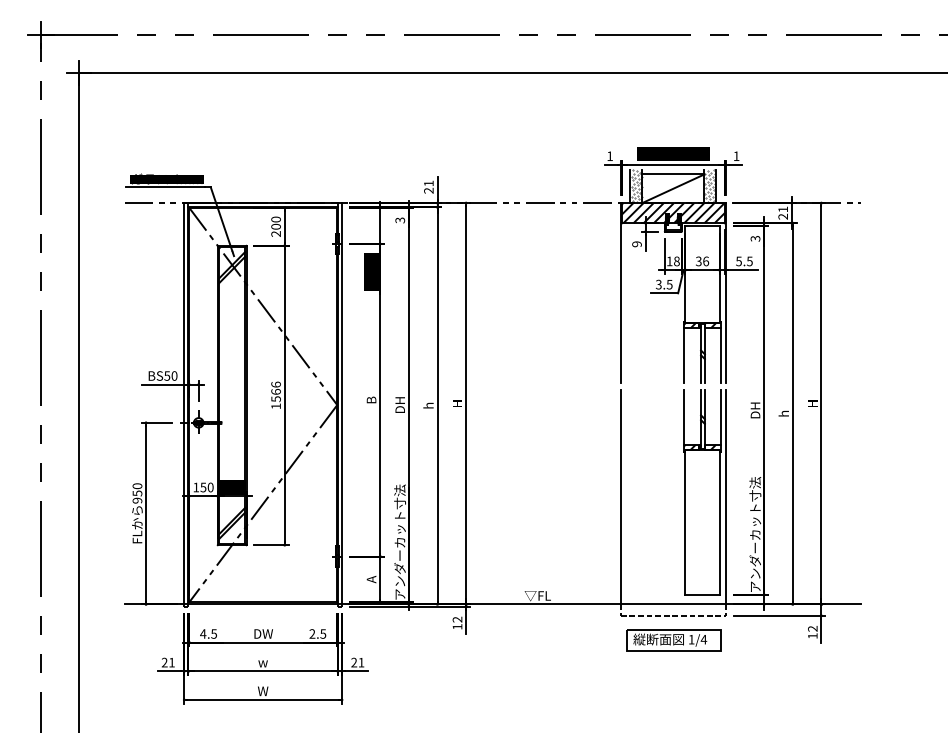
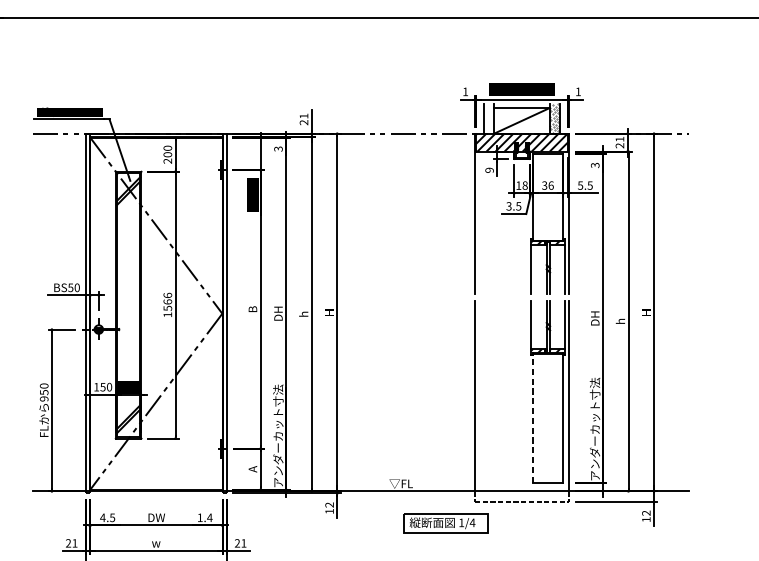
hatch: (636, 185) -> (489, 117), removed
line: (685, 522) -> (532, 418), solid -> dashed
text: (317, 633) -> (204, 517), 2.5 -> 1.4
part: (673, 640) -> (445, 523), moved

